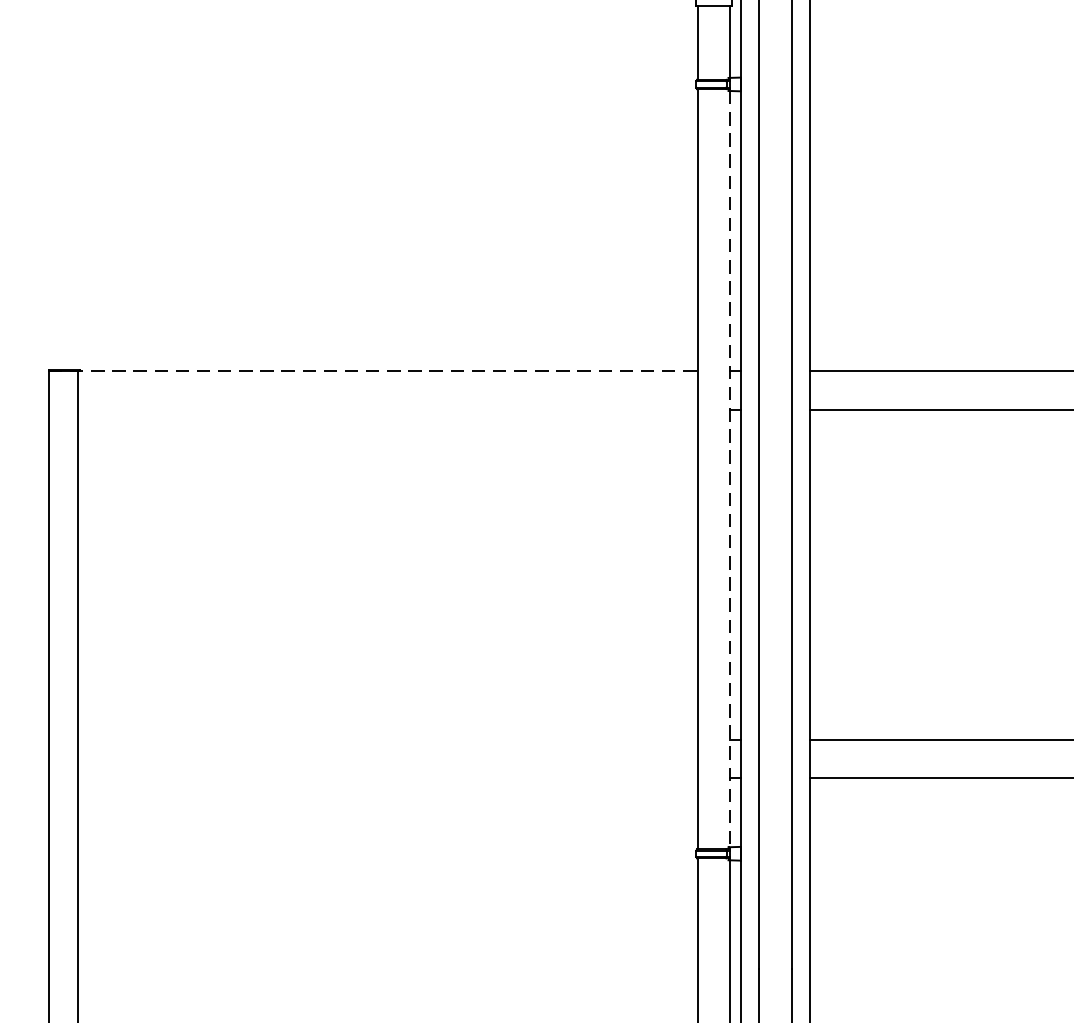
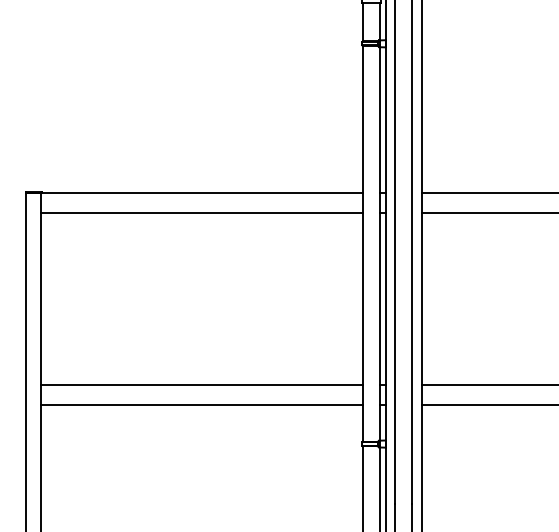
line: (373, 372) -> (194, 193), dashed -> solid
line: (387, 410) -> (201, 213), added
line: (729, 468) -> (379, 243), dashed -> solid
line: (387, 739) -> (201, 384), added
line: (387, 777) -> (201, 404), added

